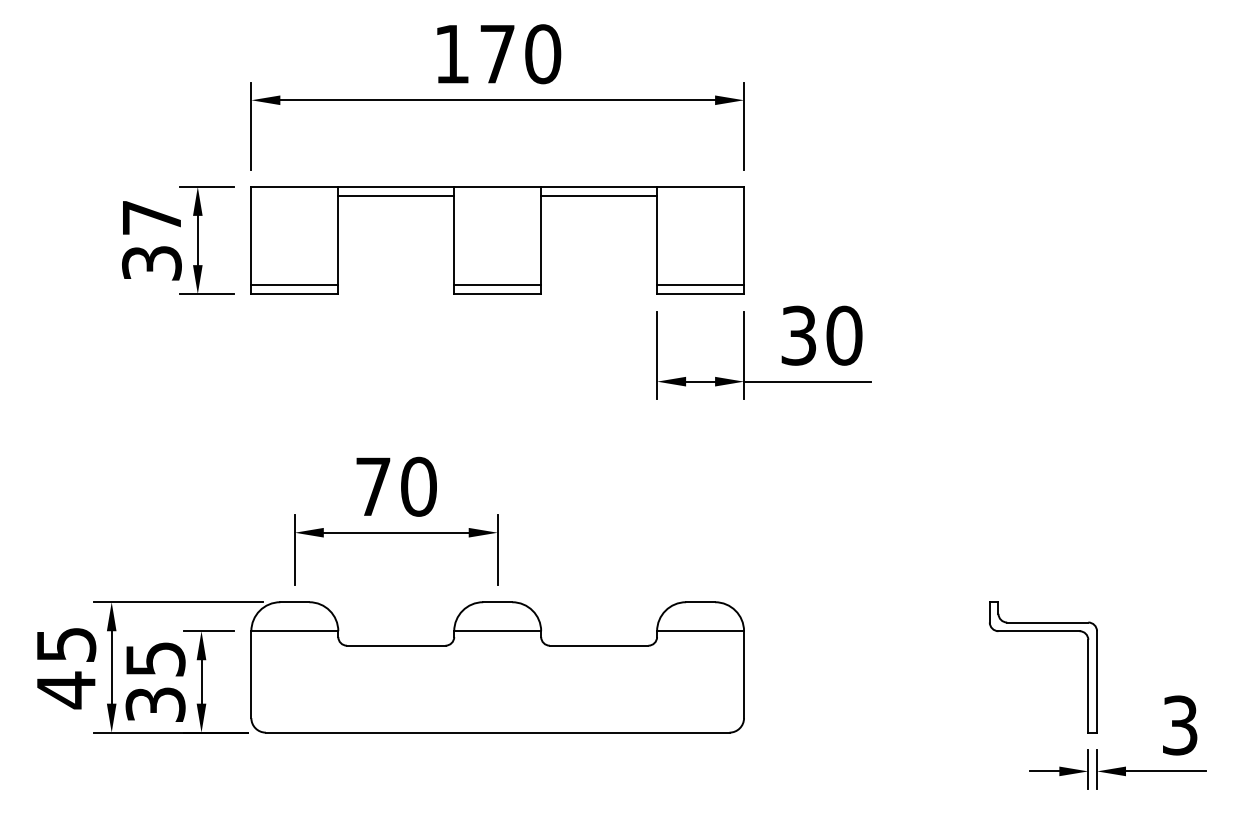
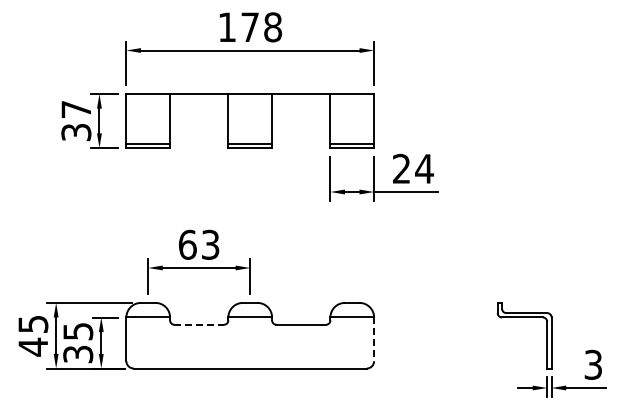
text: (543, 54) -> (273, 27), 170 -> 178
line: (396, 195) -> (199, 98), removed
line: (599, 195) -> (301, 98), removed
text: (822, 334) -> (413, 168), 30 -> 24
text: (396, 486) -> (199, 244), 70 -> 63
line: (396, 645) -> (199, 324), solid -> dashed
line: (744, 674) -> (374, 339), solid -> dashed

